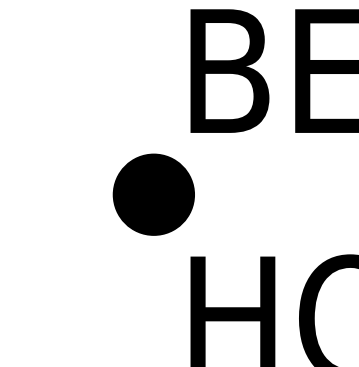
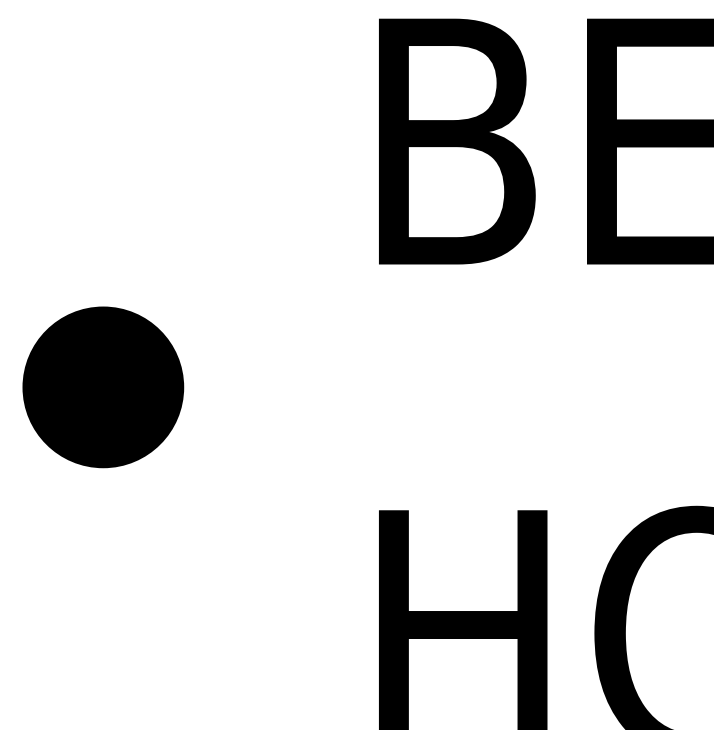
part: (153, 194) -> (102, 386), moved

